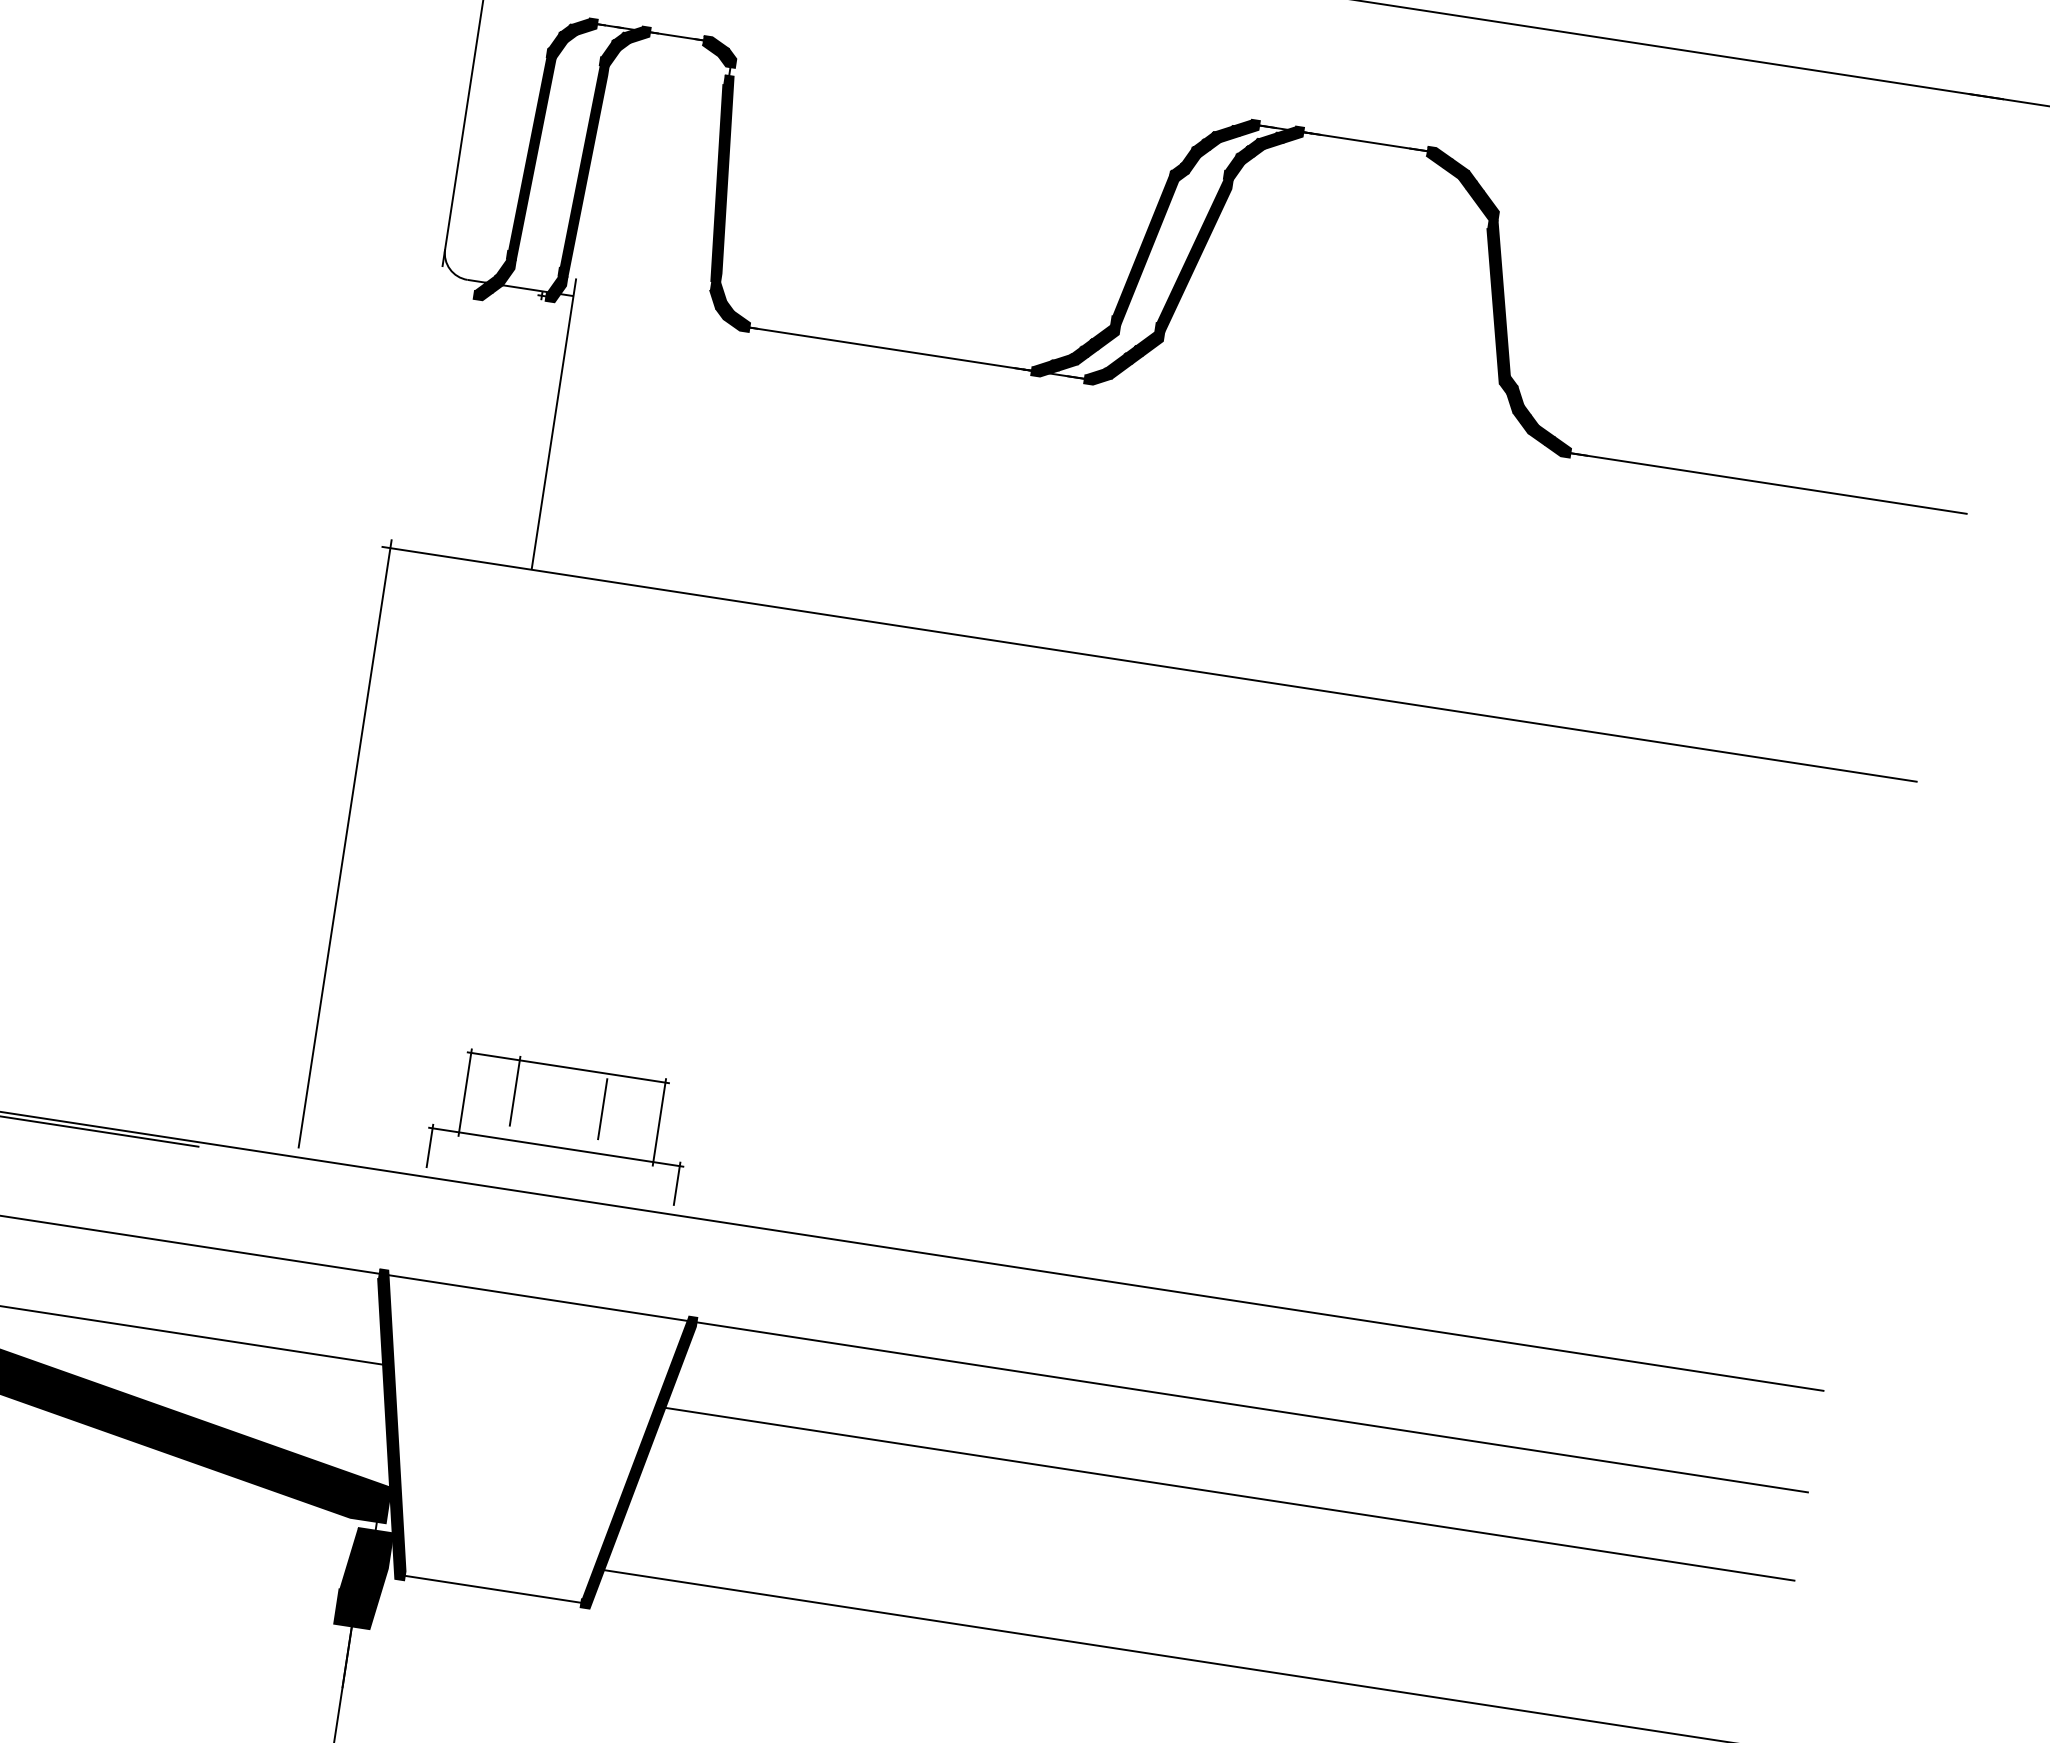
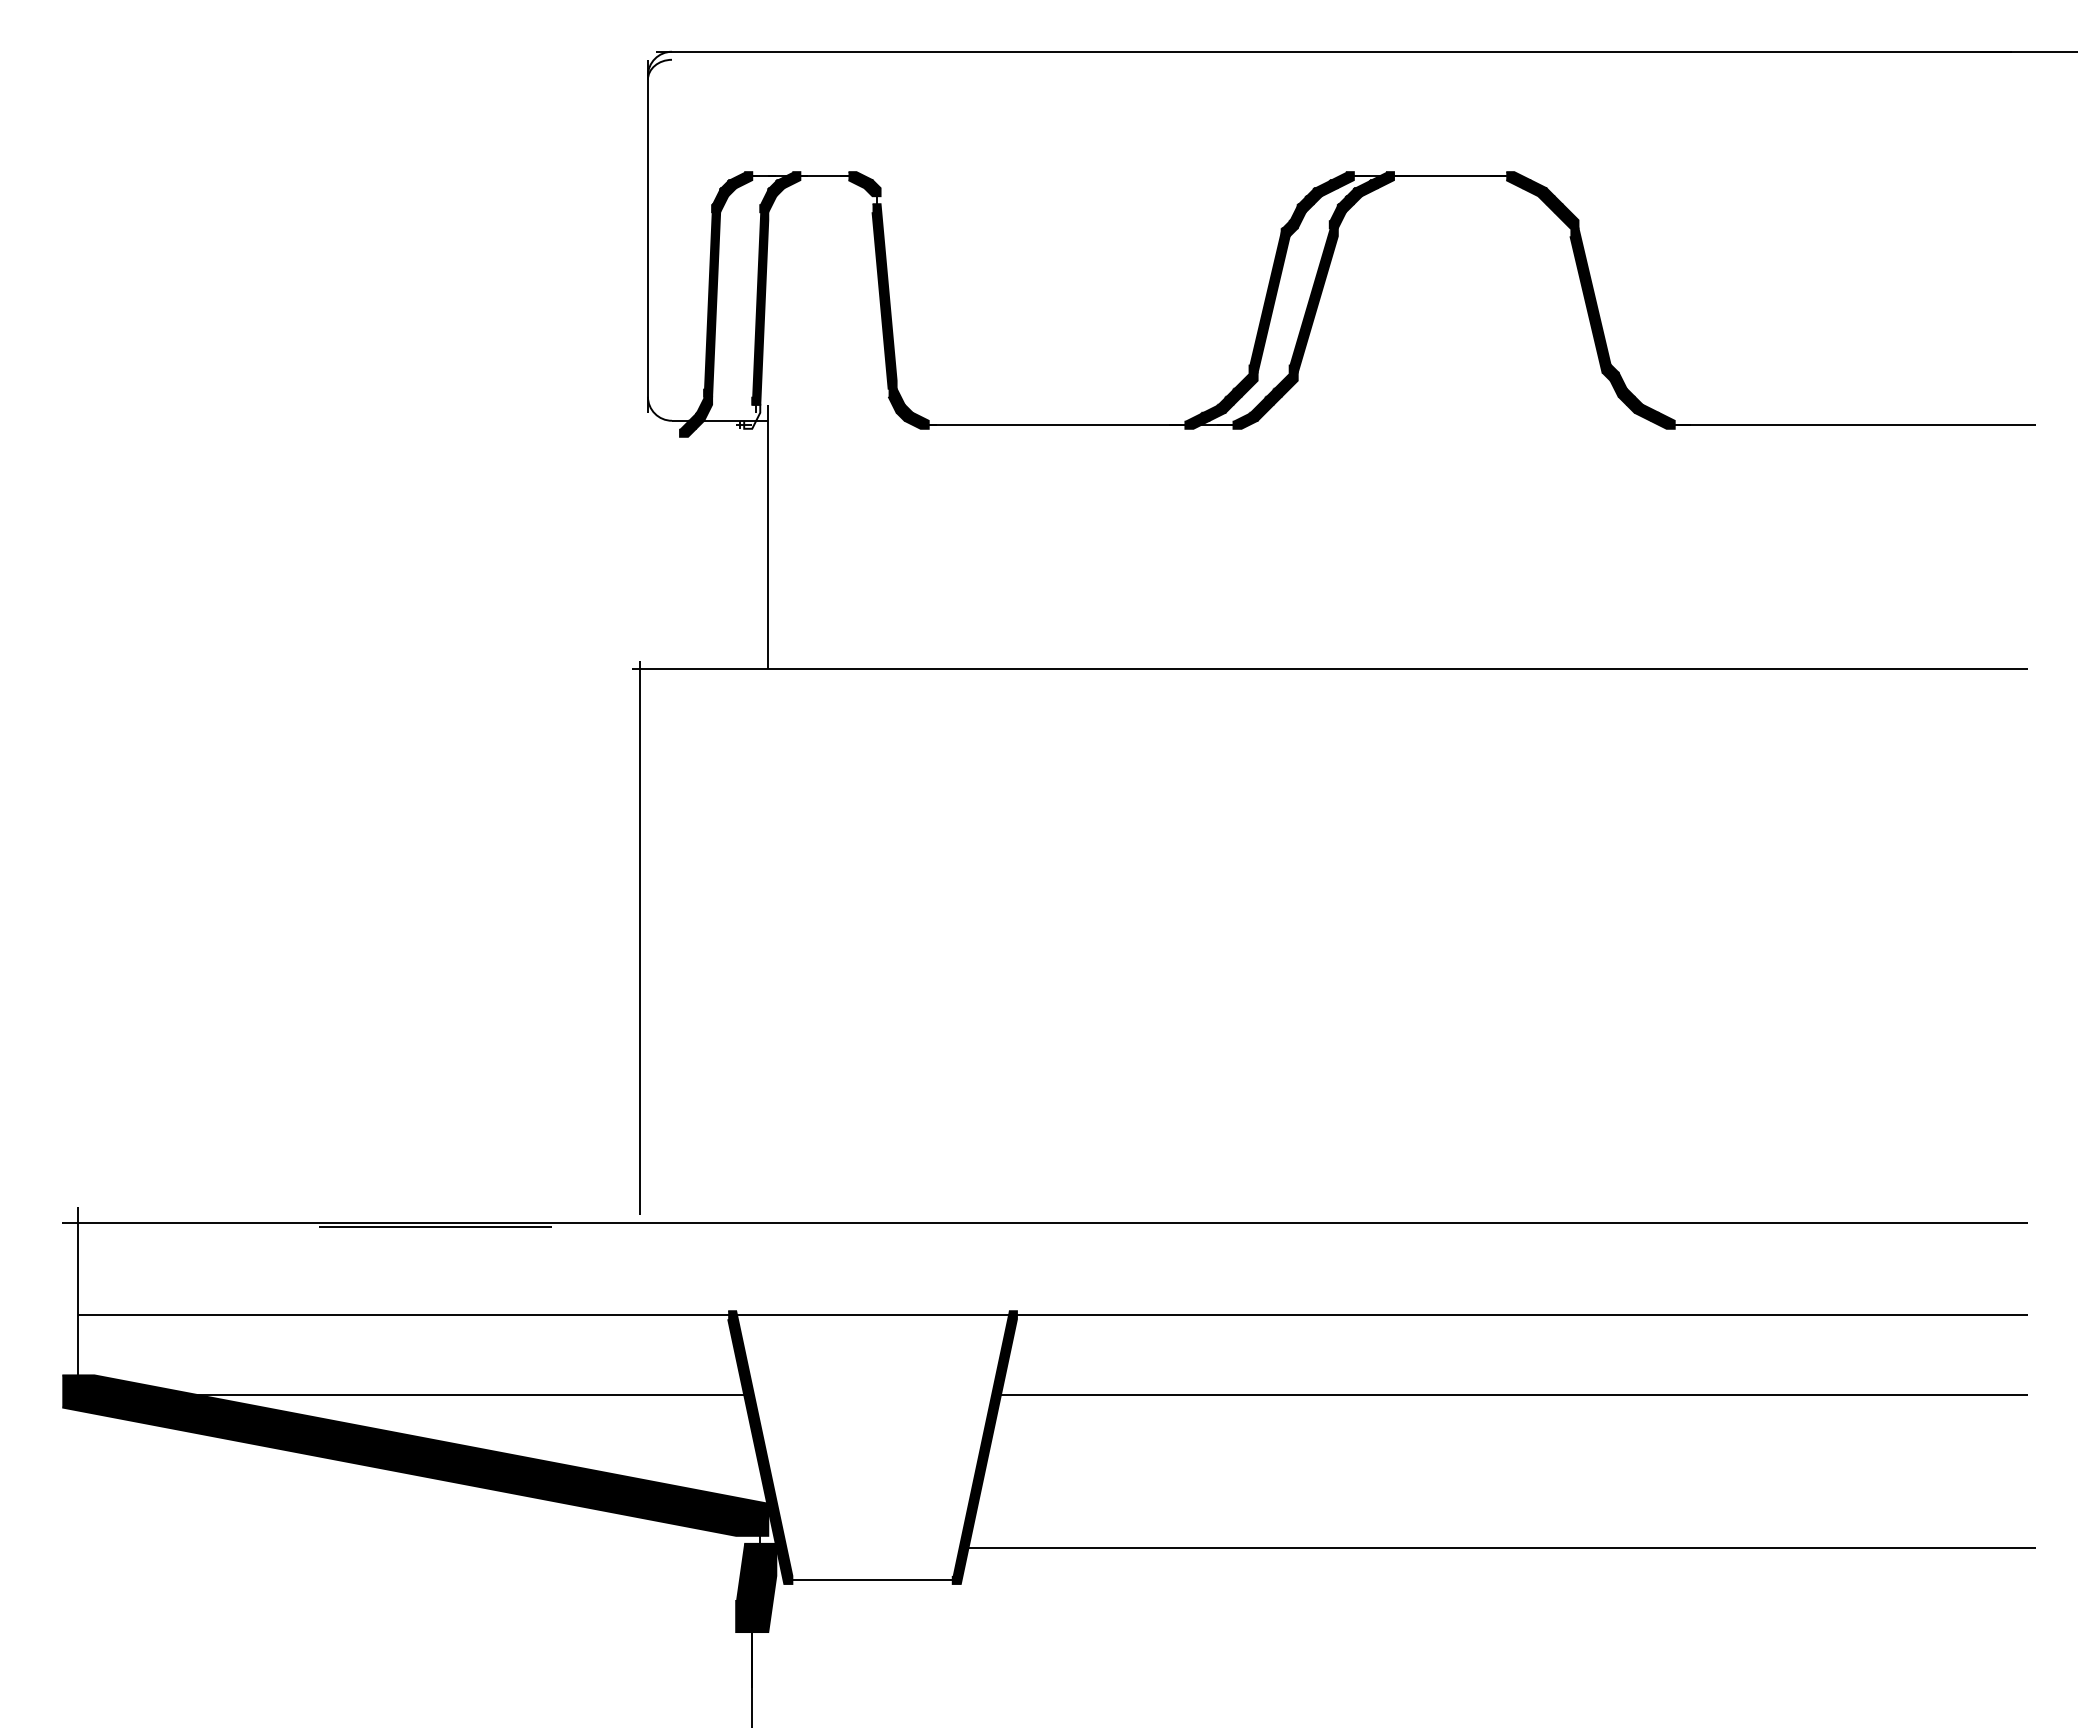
fill: (556, 288) -> (752, 416), removed
part: (559, 1124) -> (868, 1158), removed

